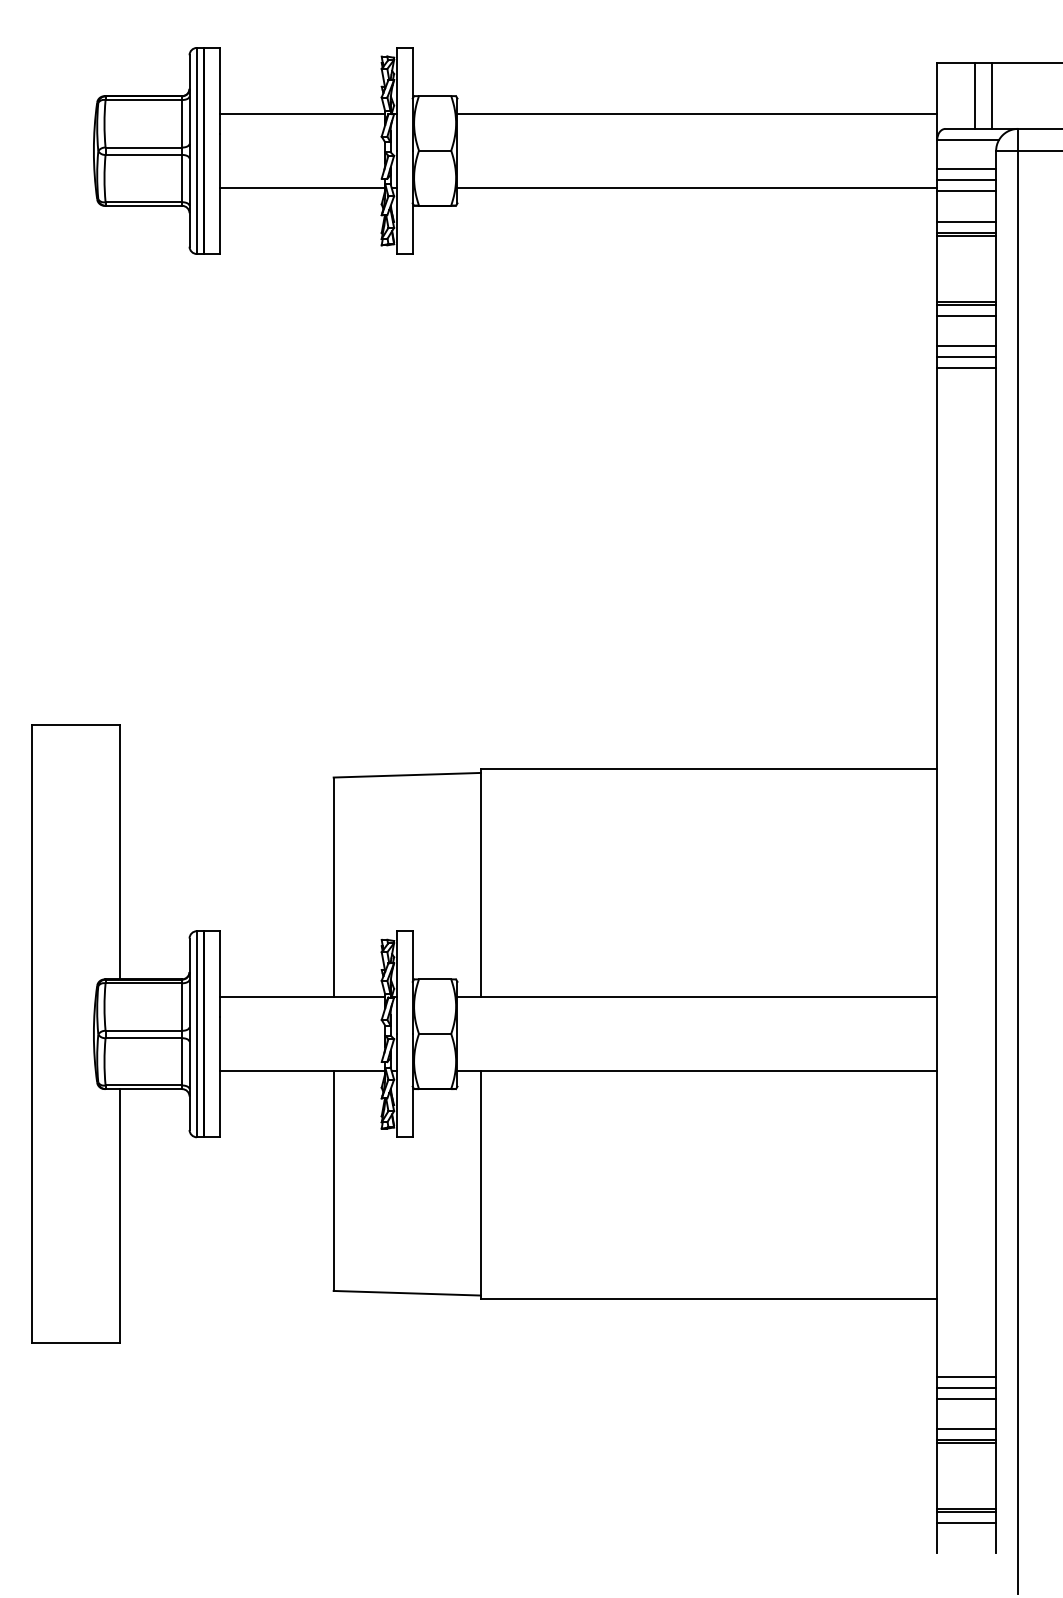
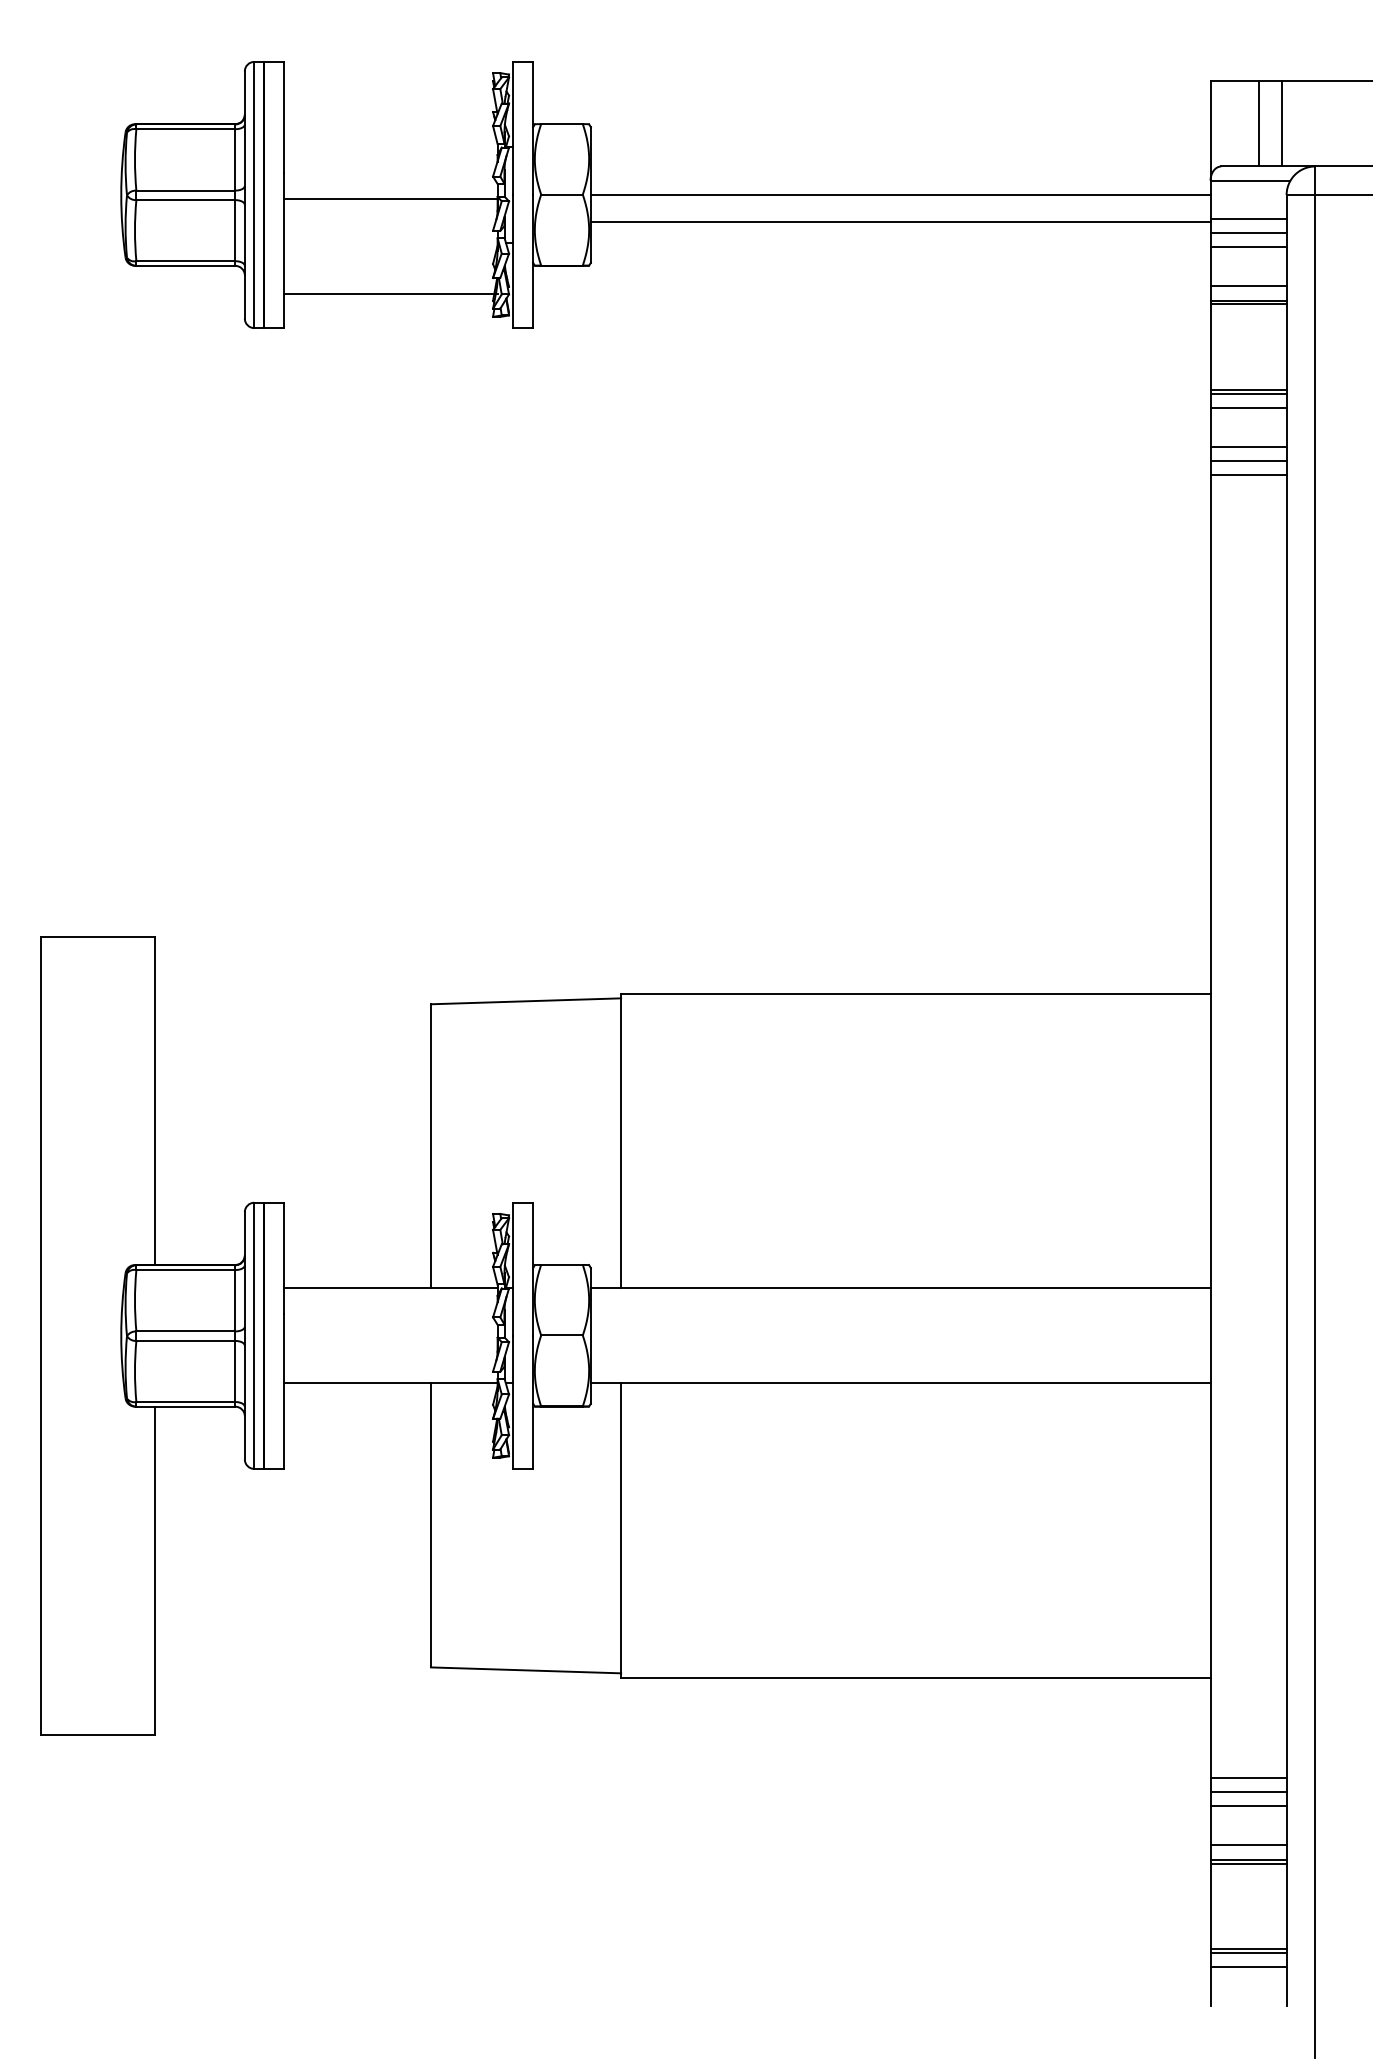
line: (302, 114) -> (390, 199), moved
line: (697, 114) -> (900, 222), moved
line: (302, 187) -> (390, 293), moved
line: (697, 187) -> (900, 194), moved

